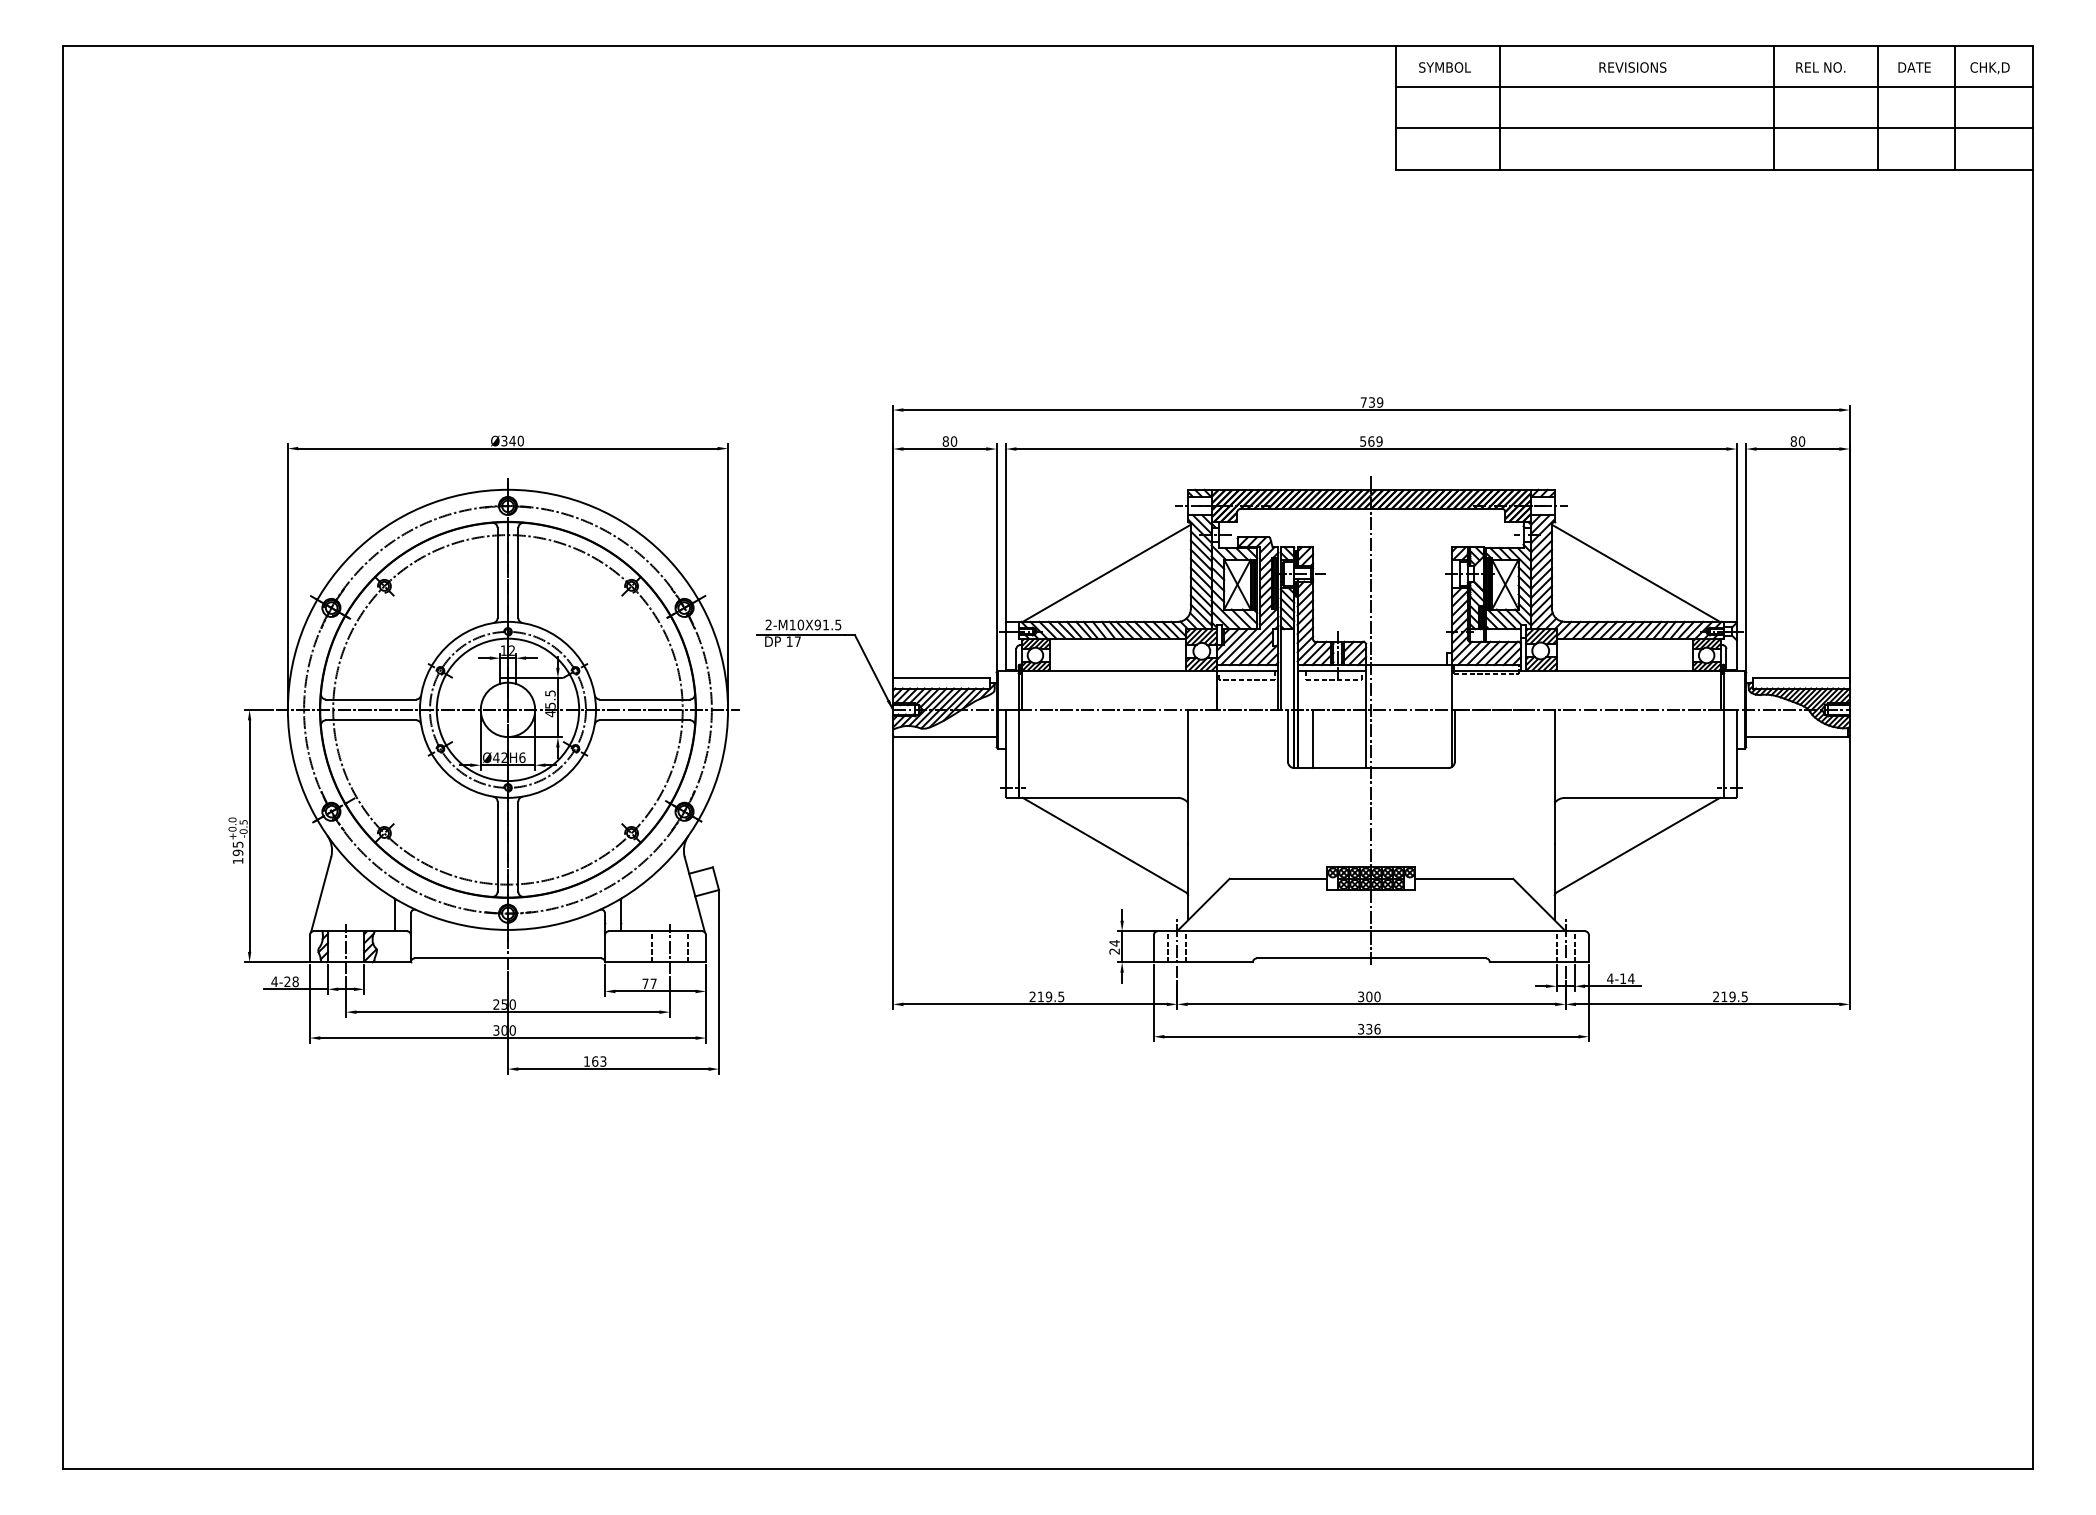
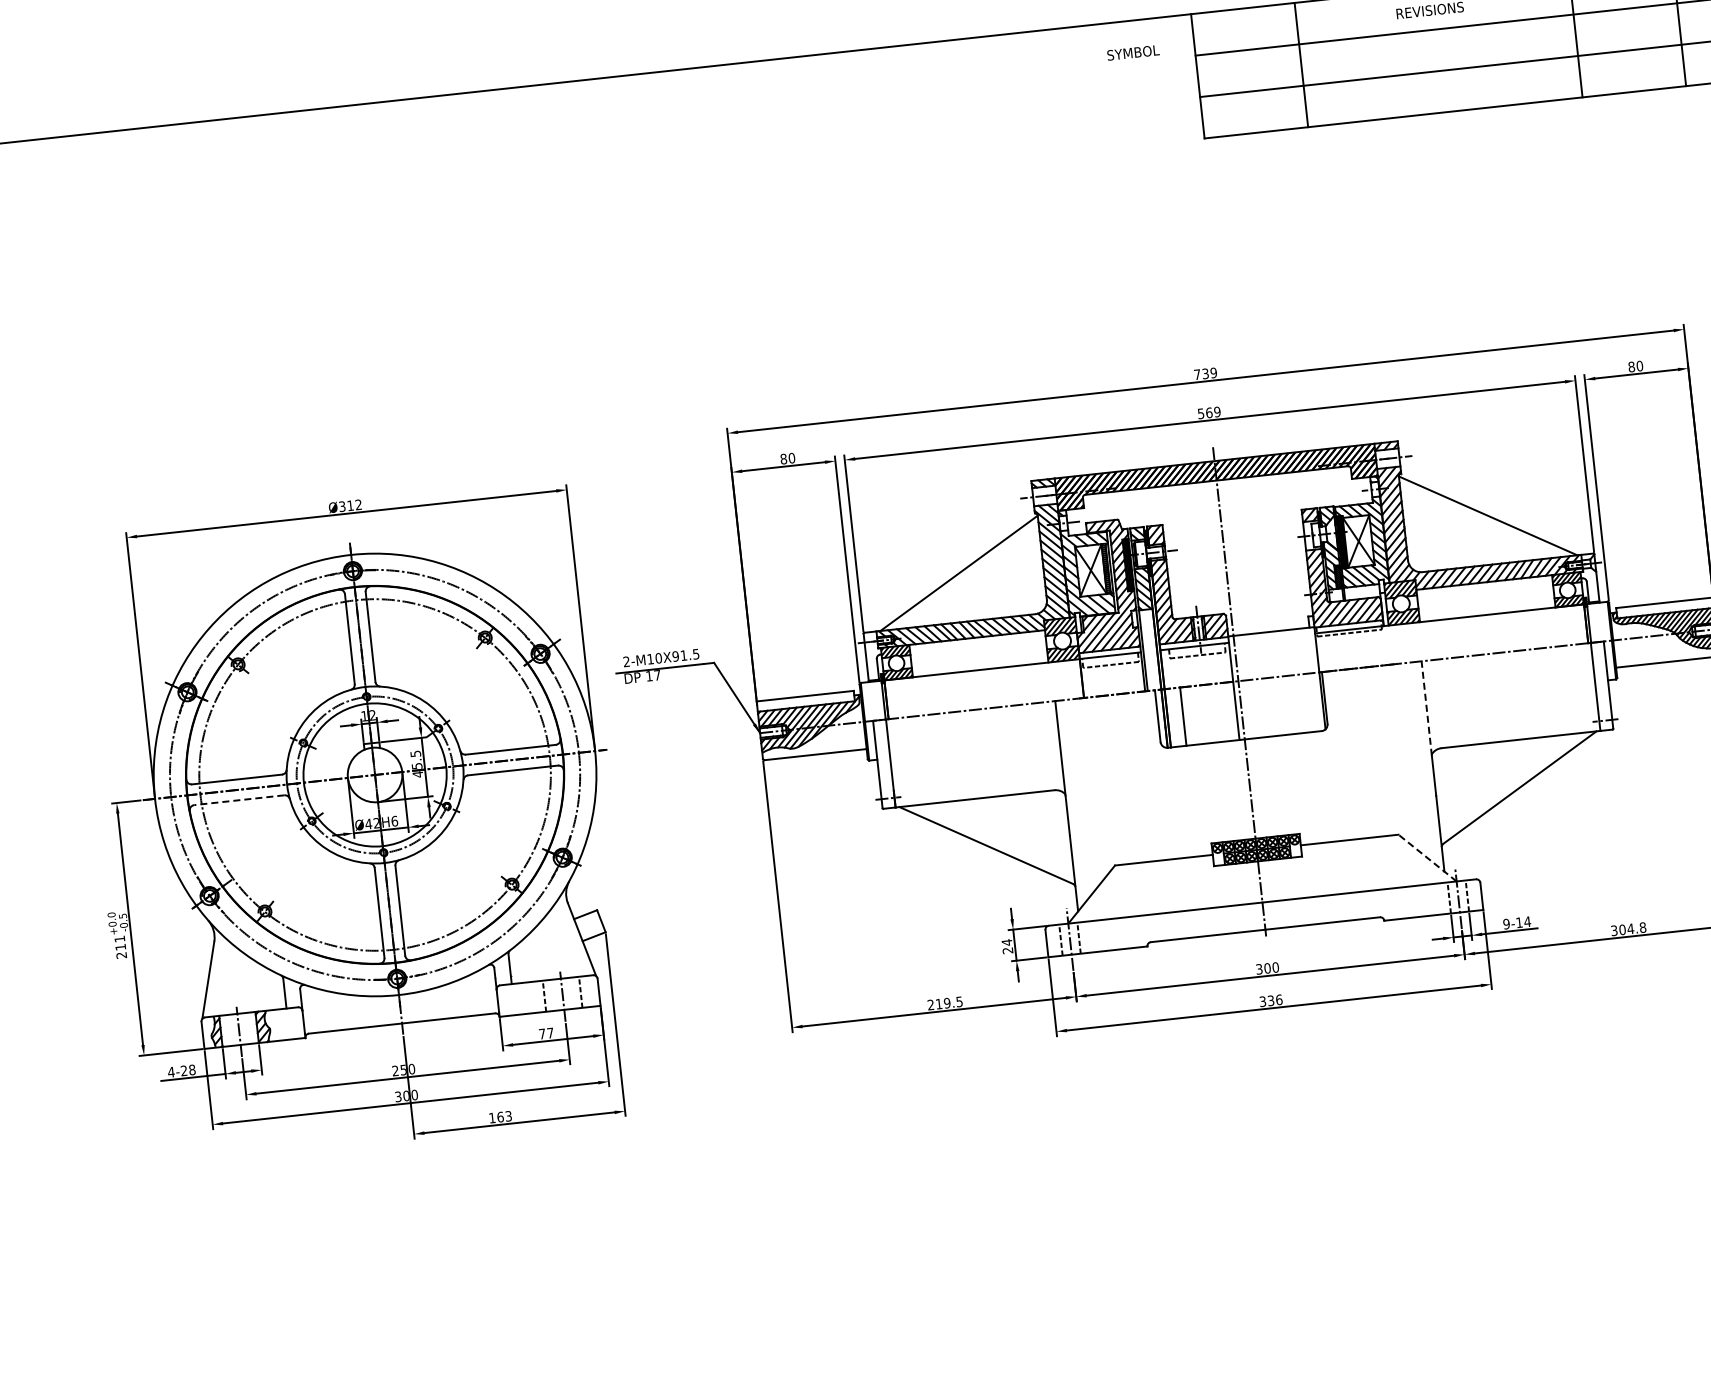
text: (1444, 67) -> (1132, 52), moved
text: (516, 440) -> (354, 504), Ø340 -> Ø312
line: (371, 720) -> (239, 800), solid -> dashed
line: (1554, 756) -> (1426, 707), solid -> dashed
text: (237, 852) -> (120, 946), 195 -> 211
line: (1539, 904) -> (1427, 857), solid -> dashed
text: (1610, 978) -> (1506, 923), 4-14 -> 9-14
text: (1730, 996) -> (1628, 928), 219.5 -> 304.8

